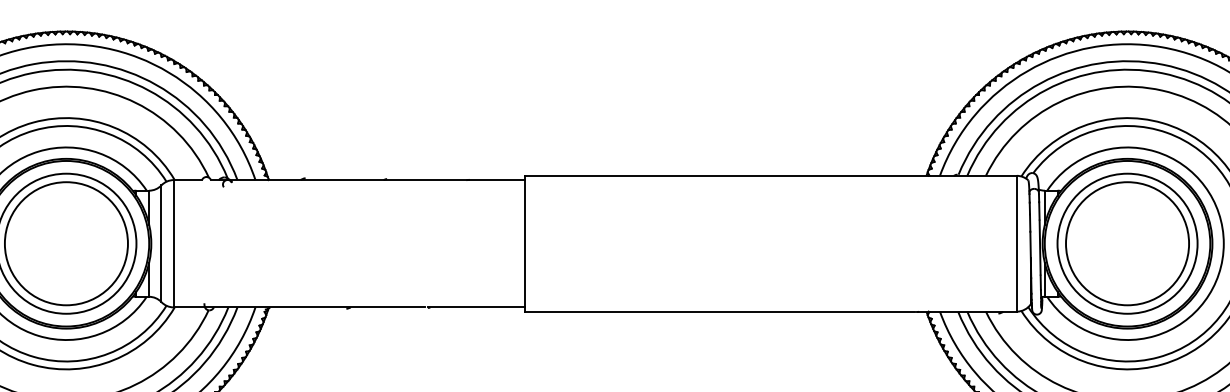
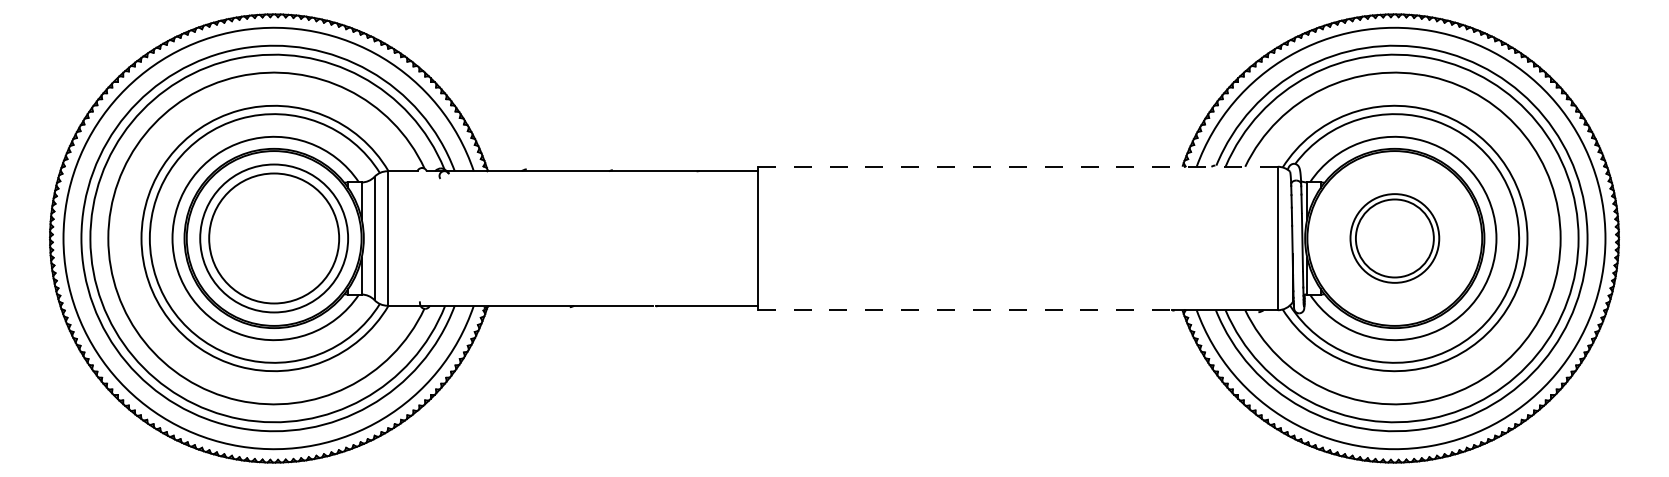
line: (770, 175) -> (1017, 166), solid -> dashed
part: (1127, 243) -> (1394, 238), size x0.6
line: (719, 311) -> (963, 310), solid -> dashed

